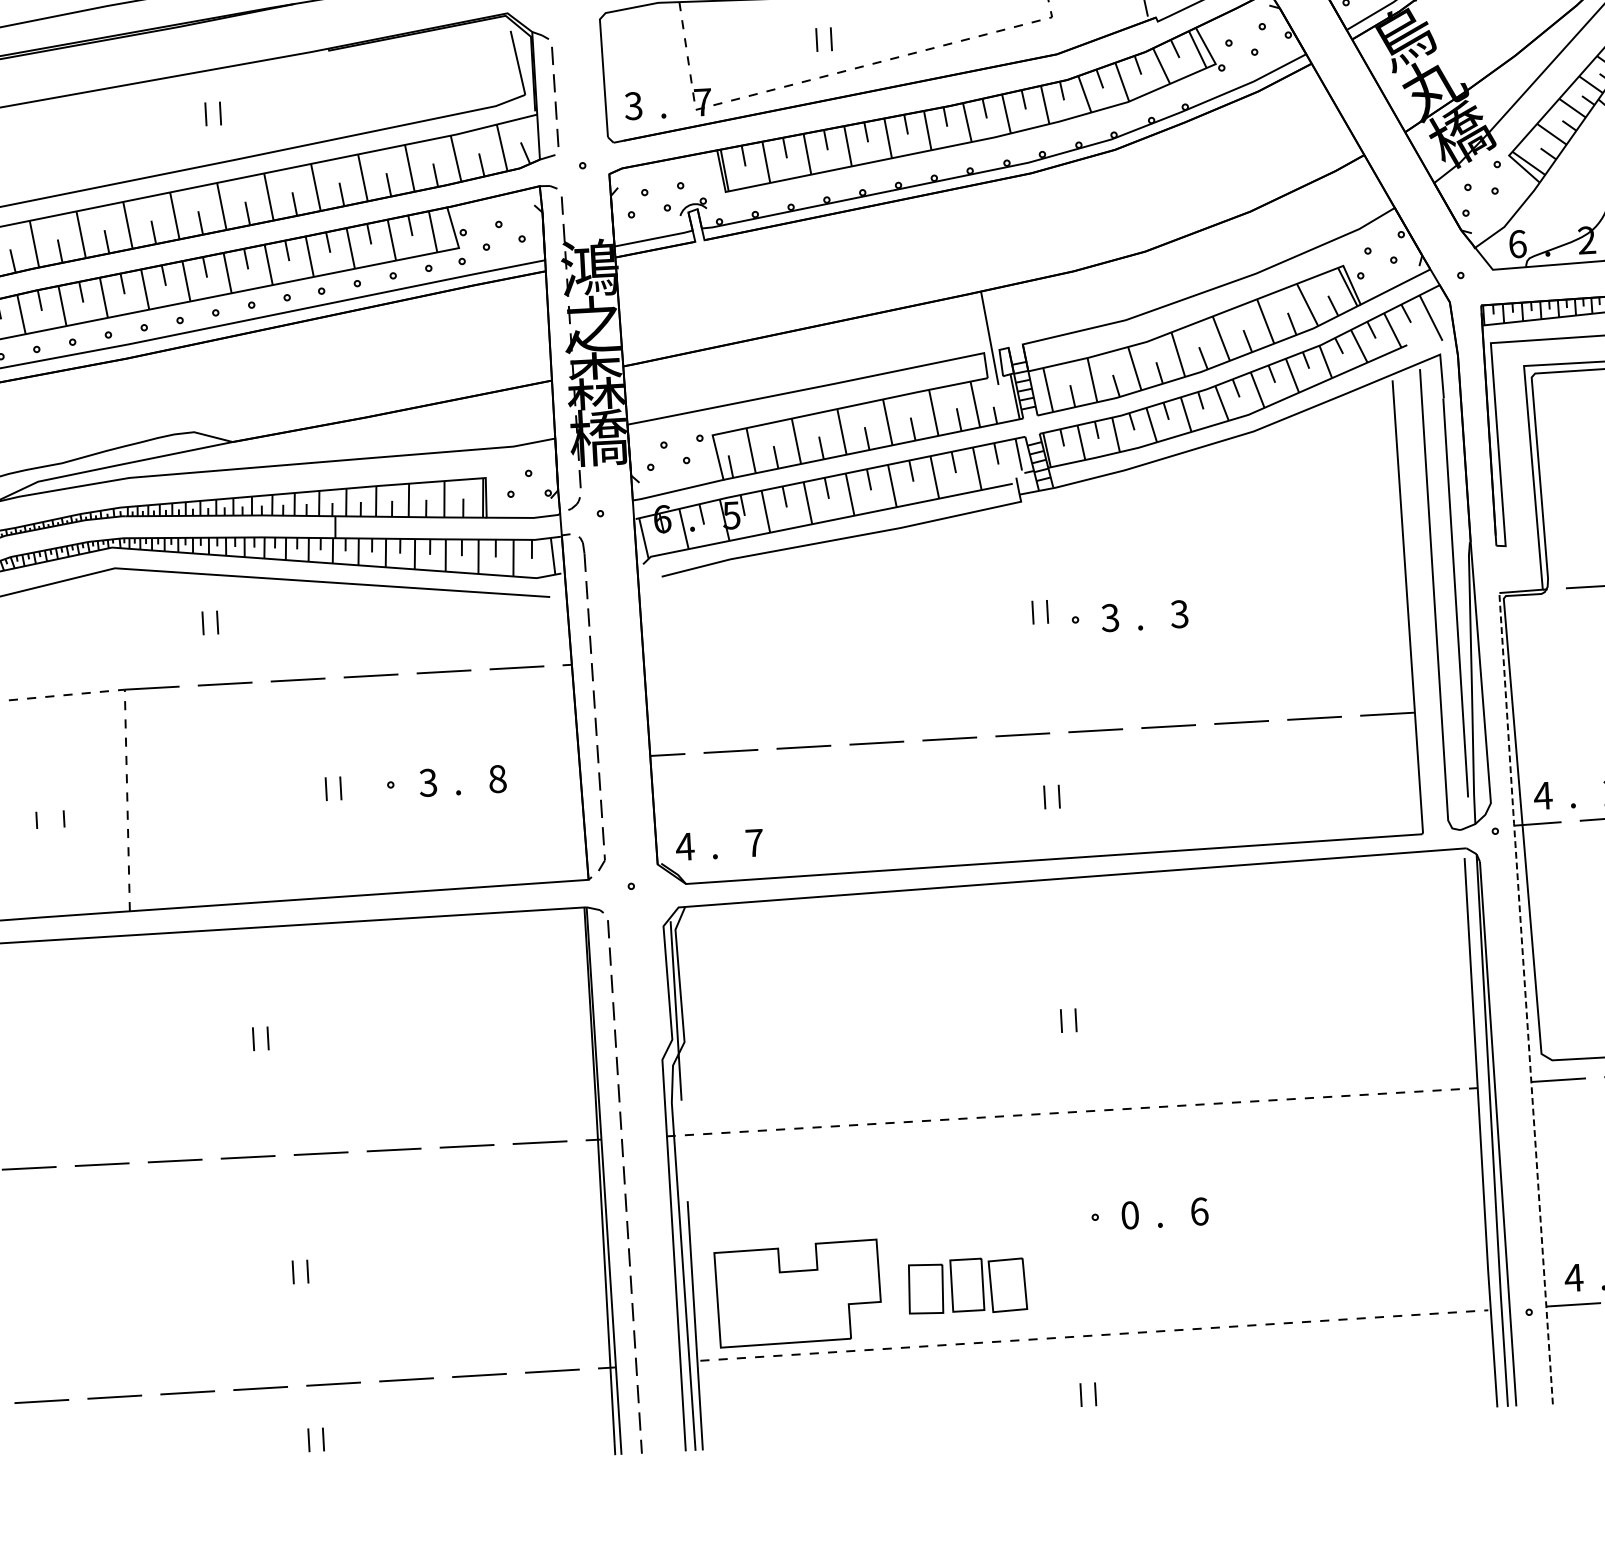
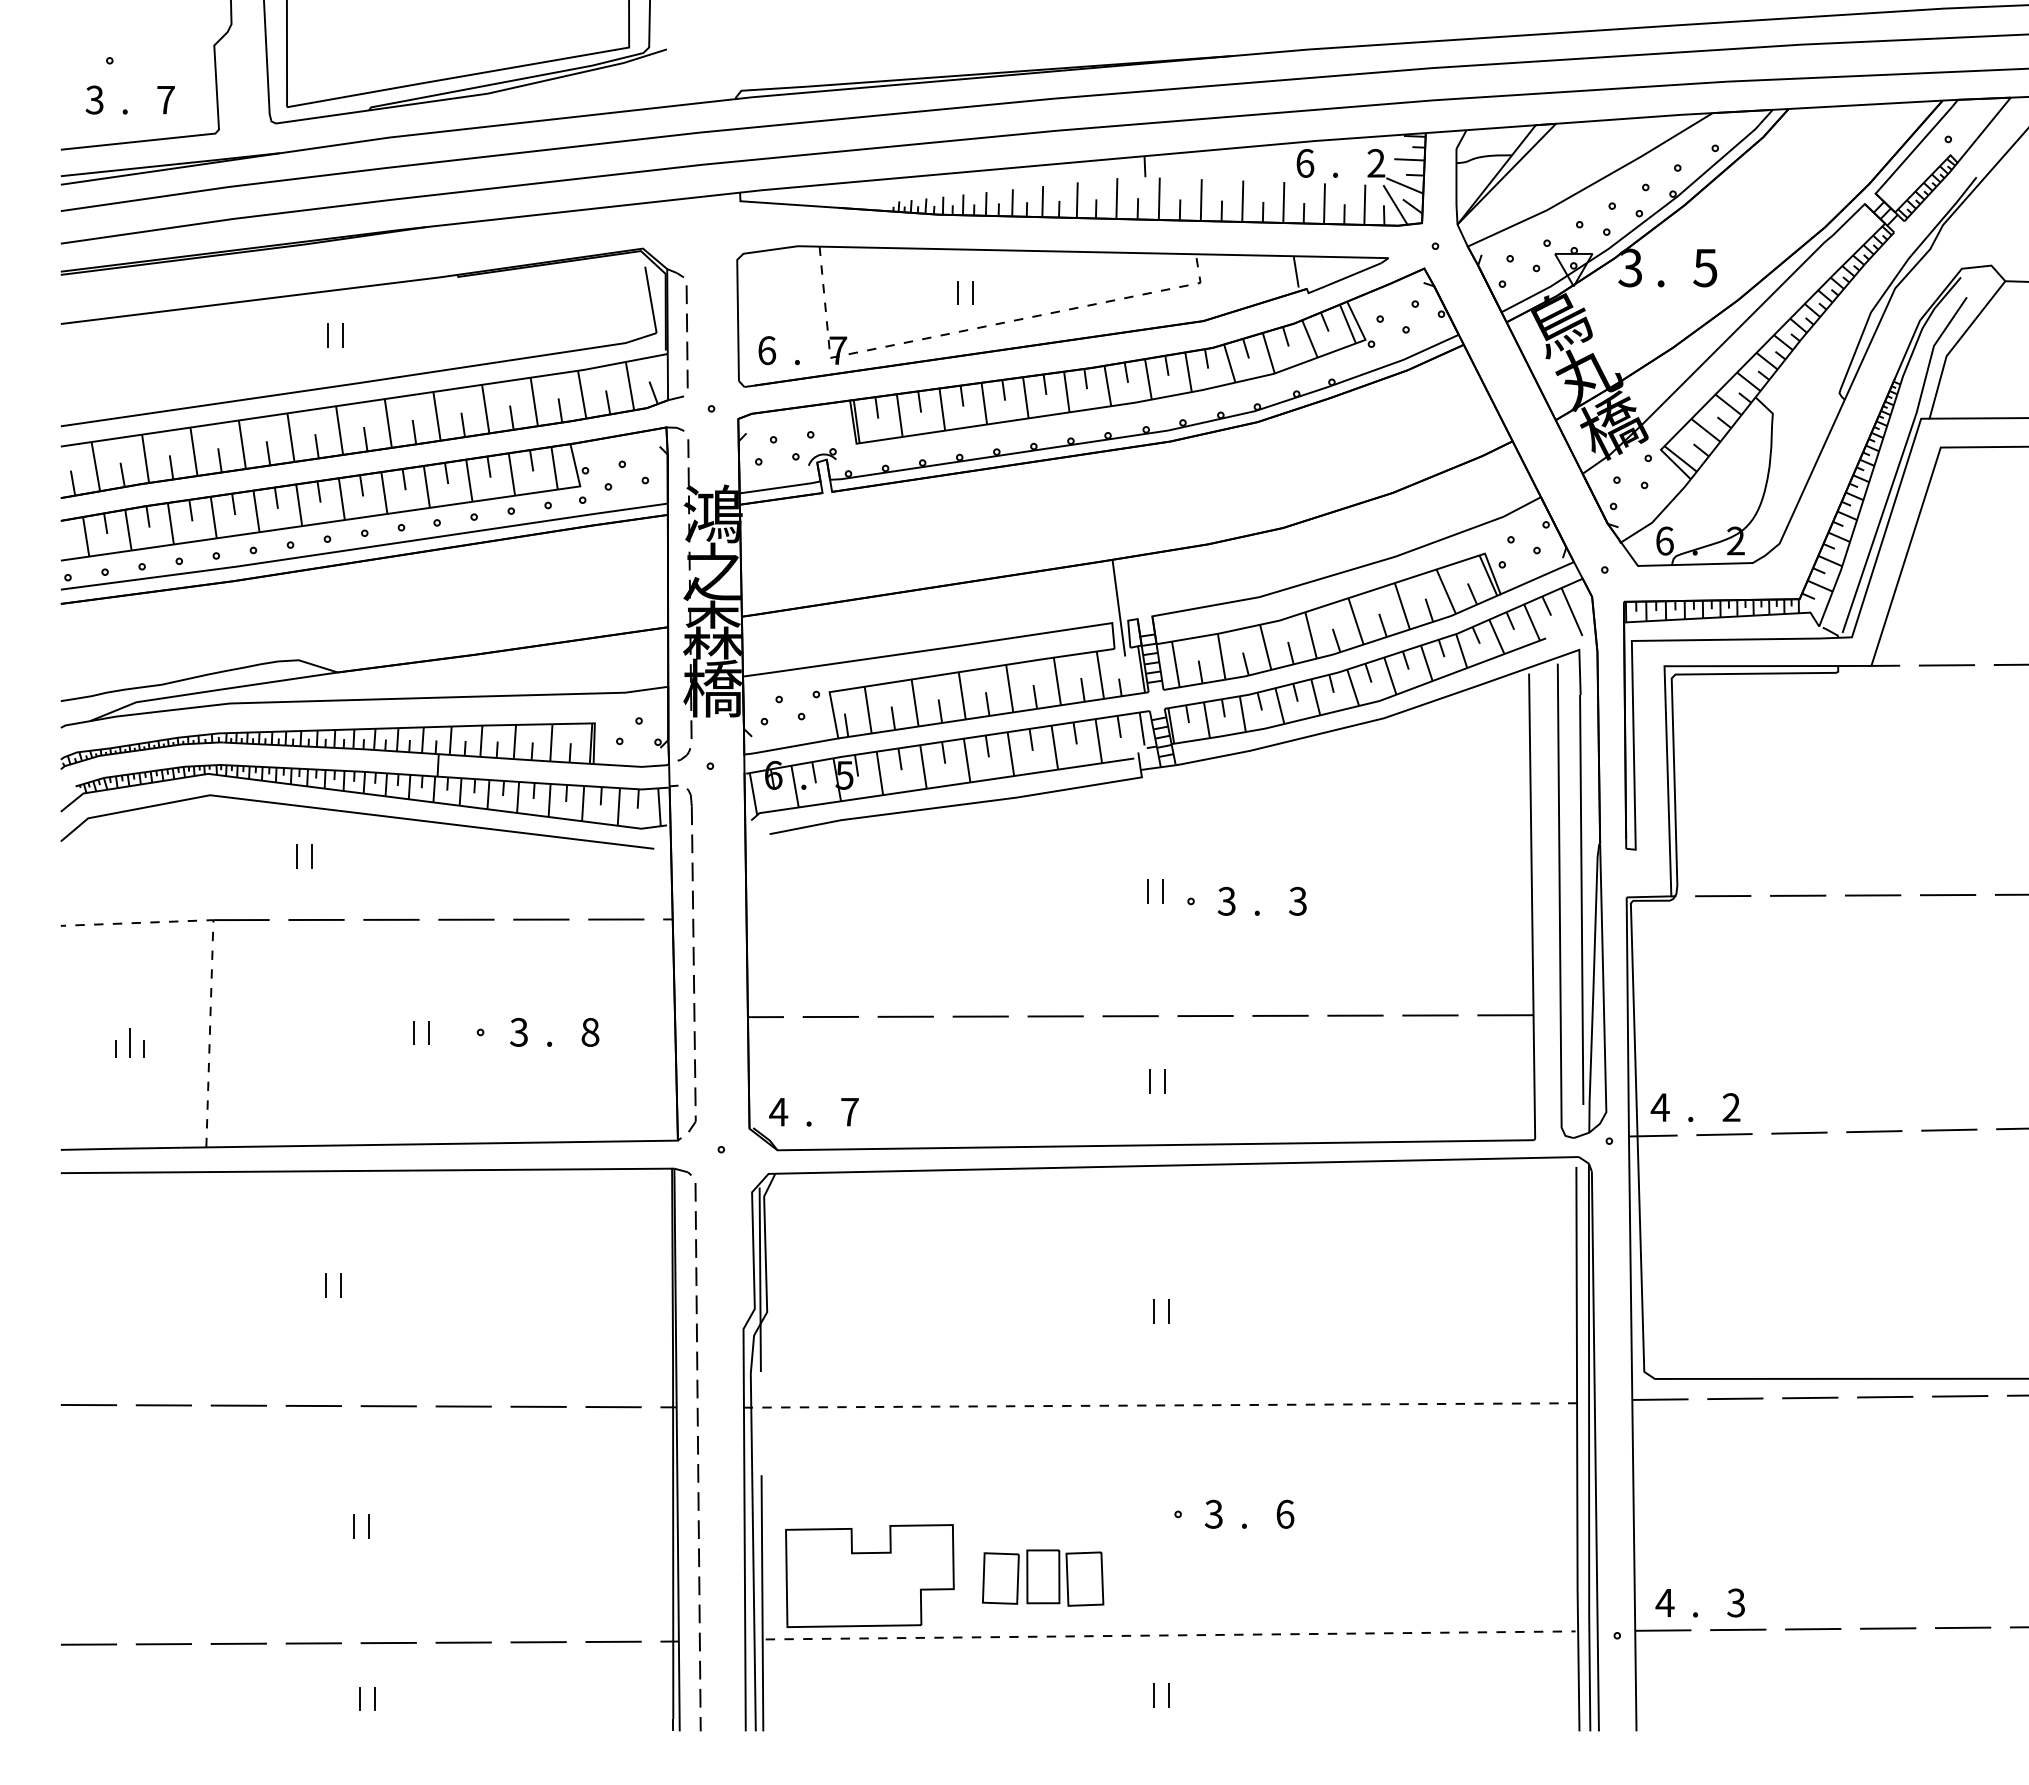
text: (633, 106) -> (766, 350), 3 -> 6
line: (50, 813) -> (130, 1042), added
line: (1526, 997) -> (1631, 1313), dashed -> solid
text: (1129, 1214) -> (1213, 1513), 0 -> 3

